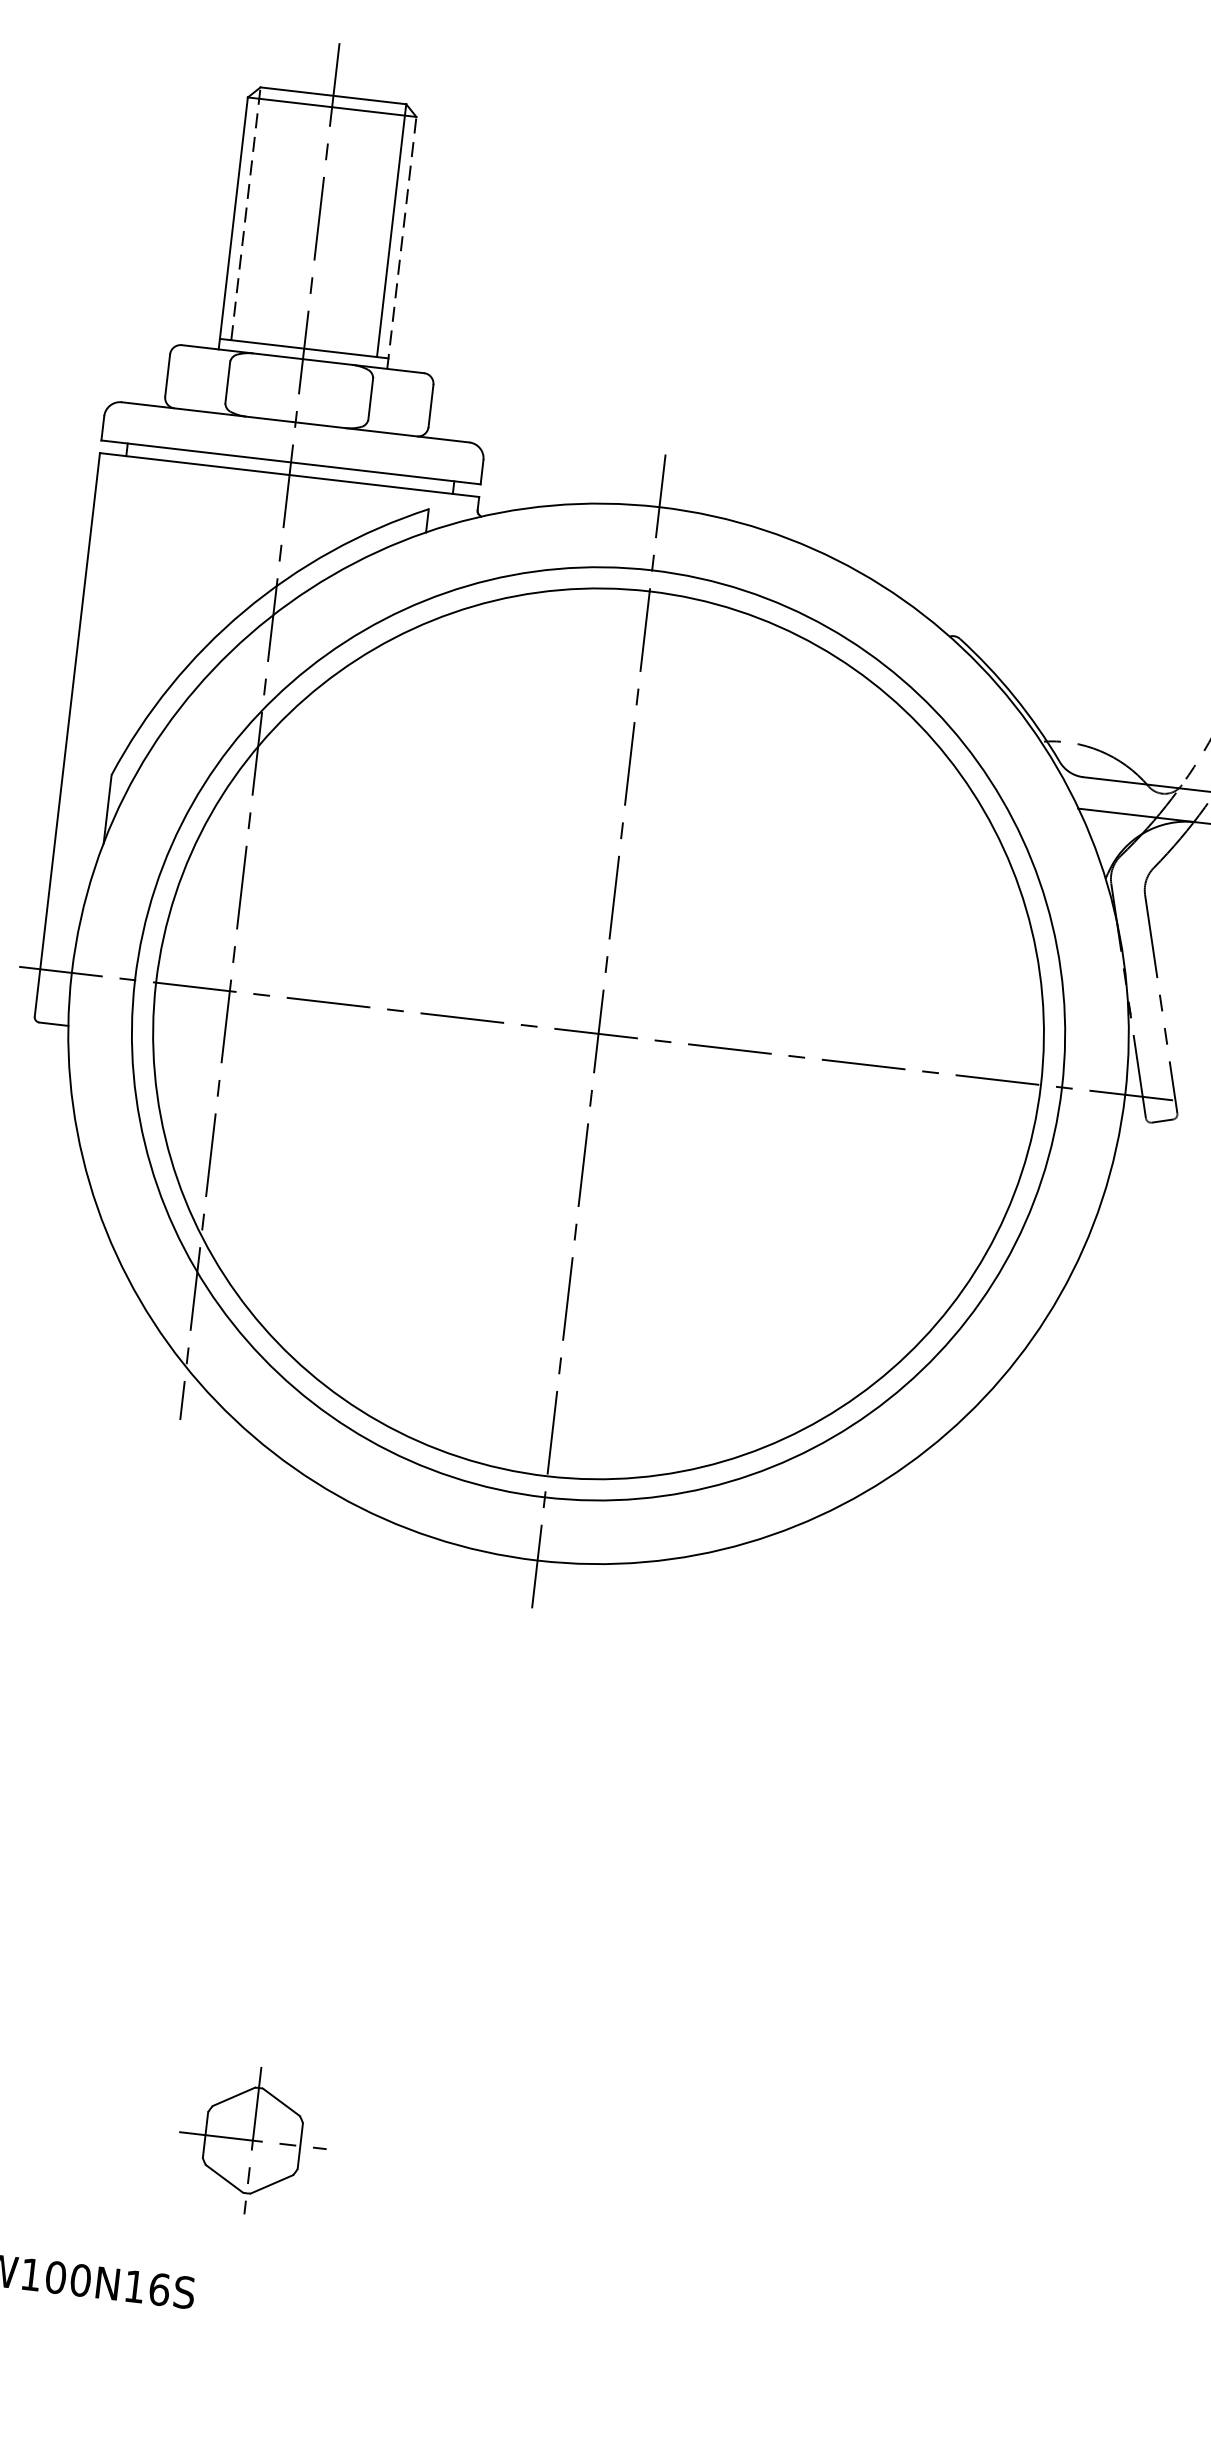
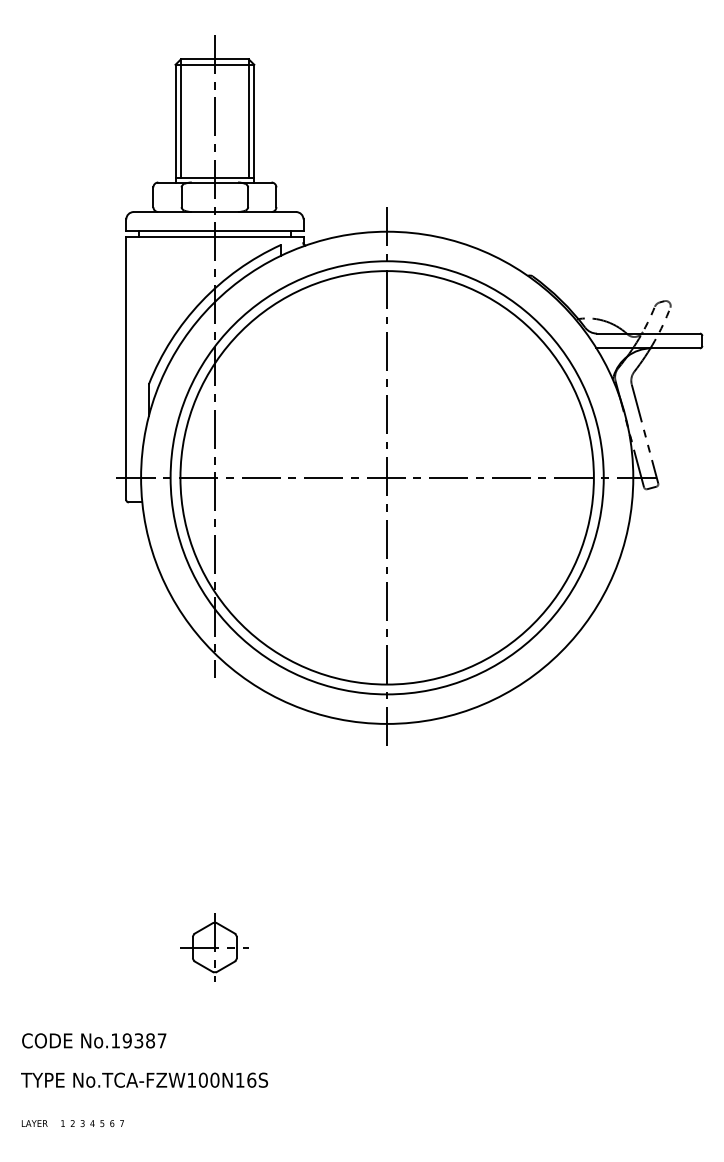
line: (245, 213) -> (180, 118), dashed -> solid
line: (402, 242) -> (254, 123), dashed -> solid
part: (252, 2140) -> (214, 947), moved

